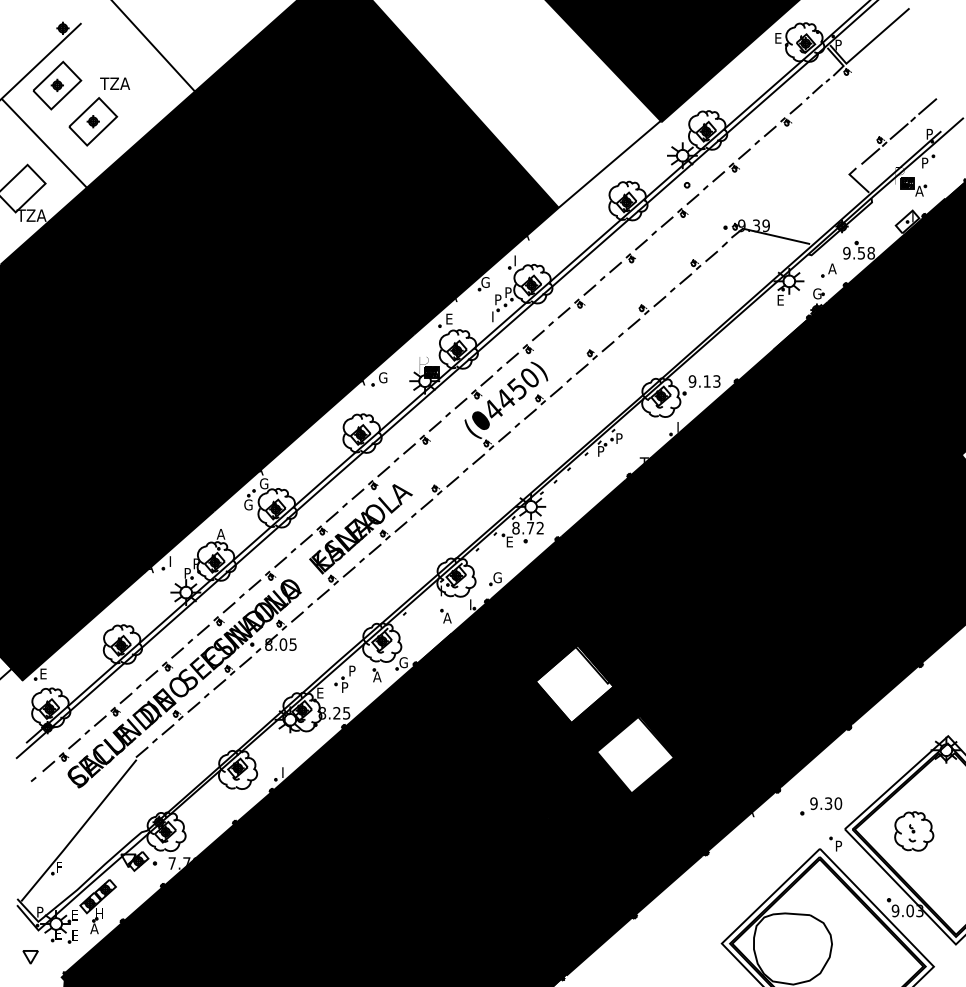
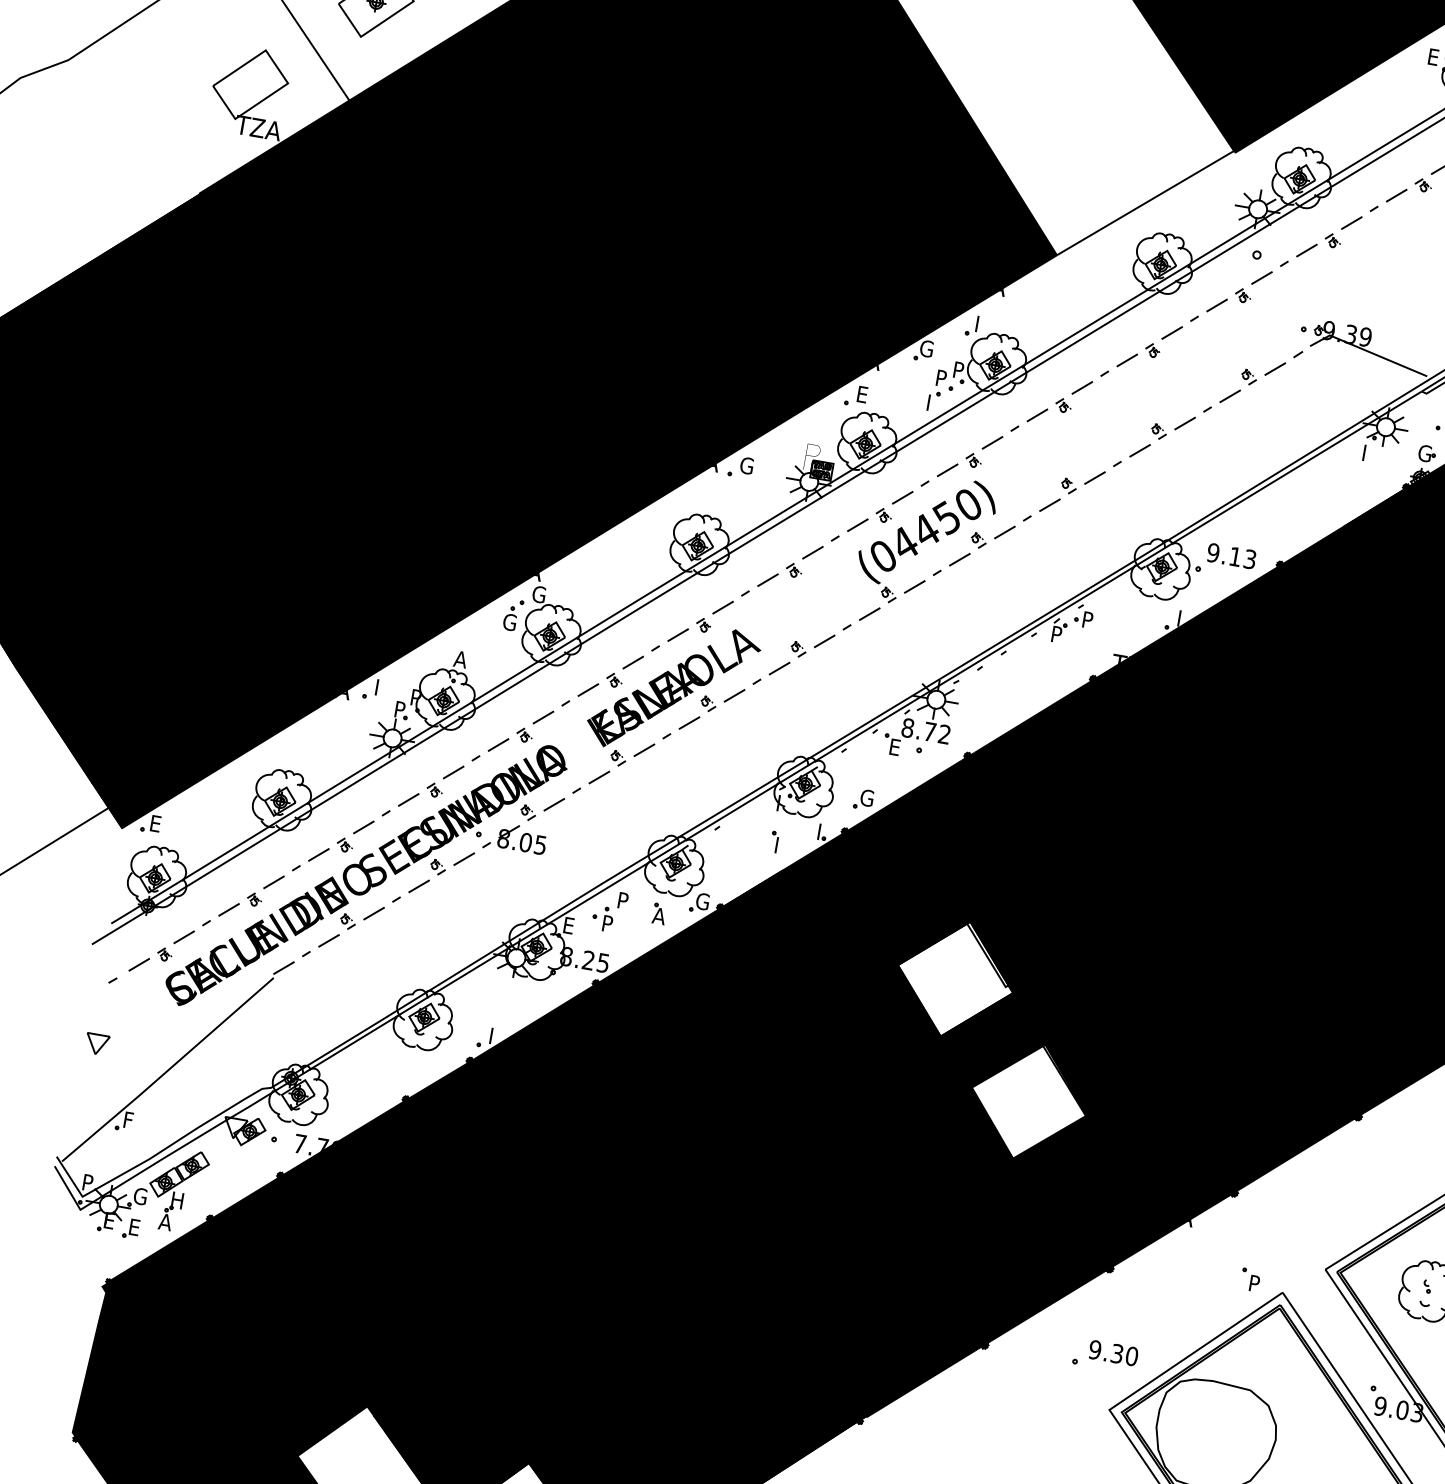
text: (781, 299) -> (1369, 452), E -> I
text: (447, 617) -> (780, 844), A -> I
part: (821, 806) -> (1105, 1356), moved
part: (835, 843) -> (1250, 1278), moved
text: (75, 914) -> (140, 1195), E -> G
part: (30, 957) -> (96, 1044), moved

